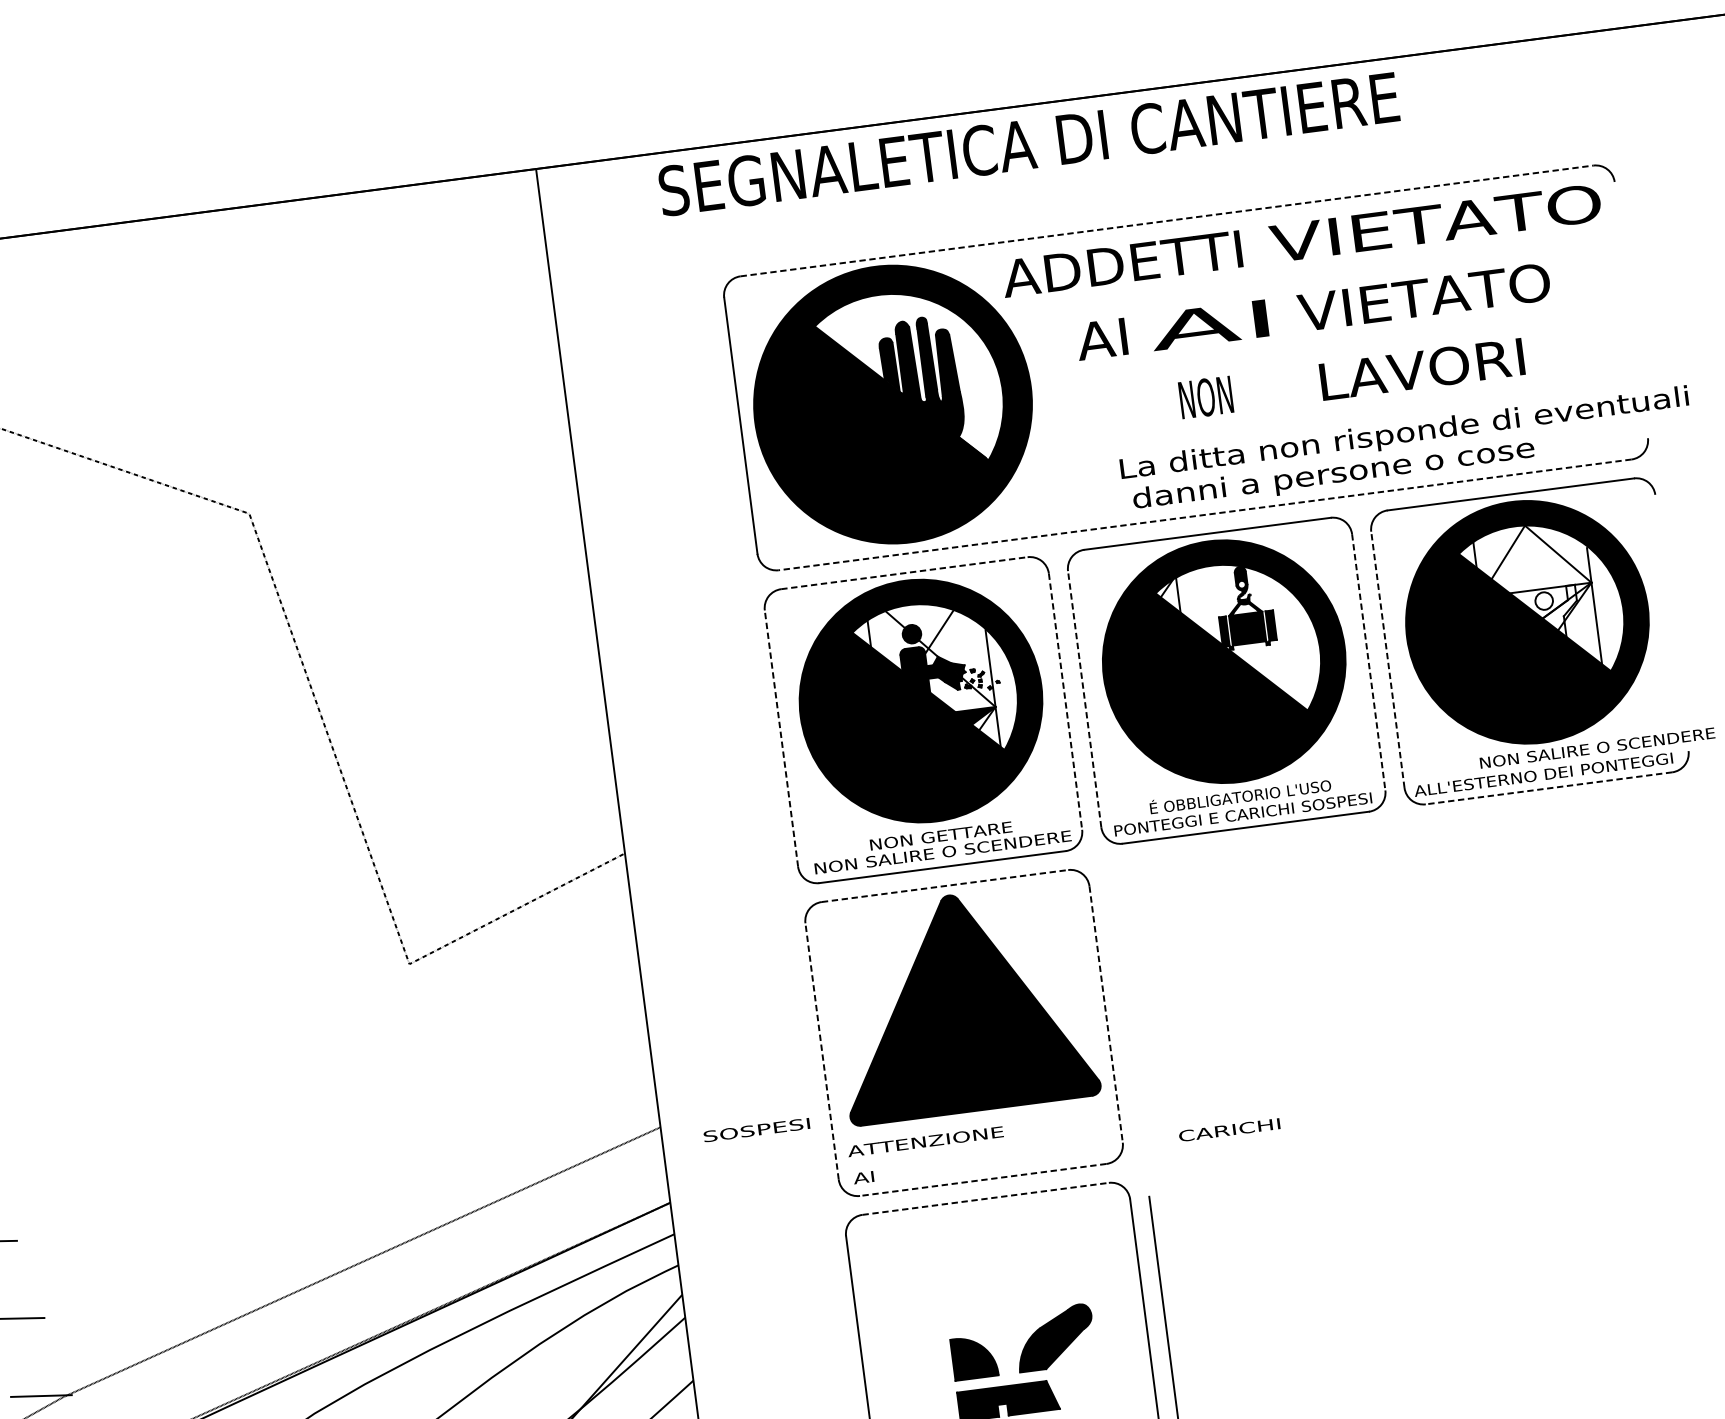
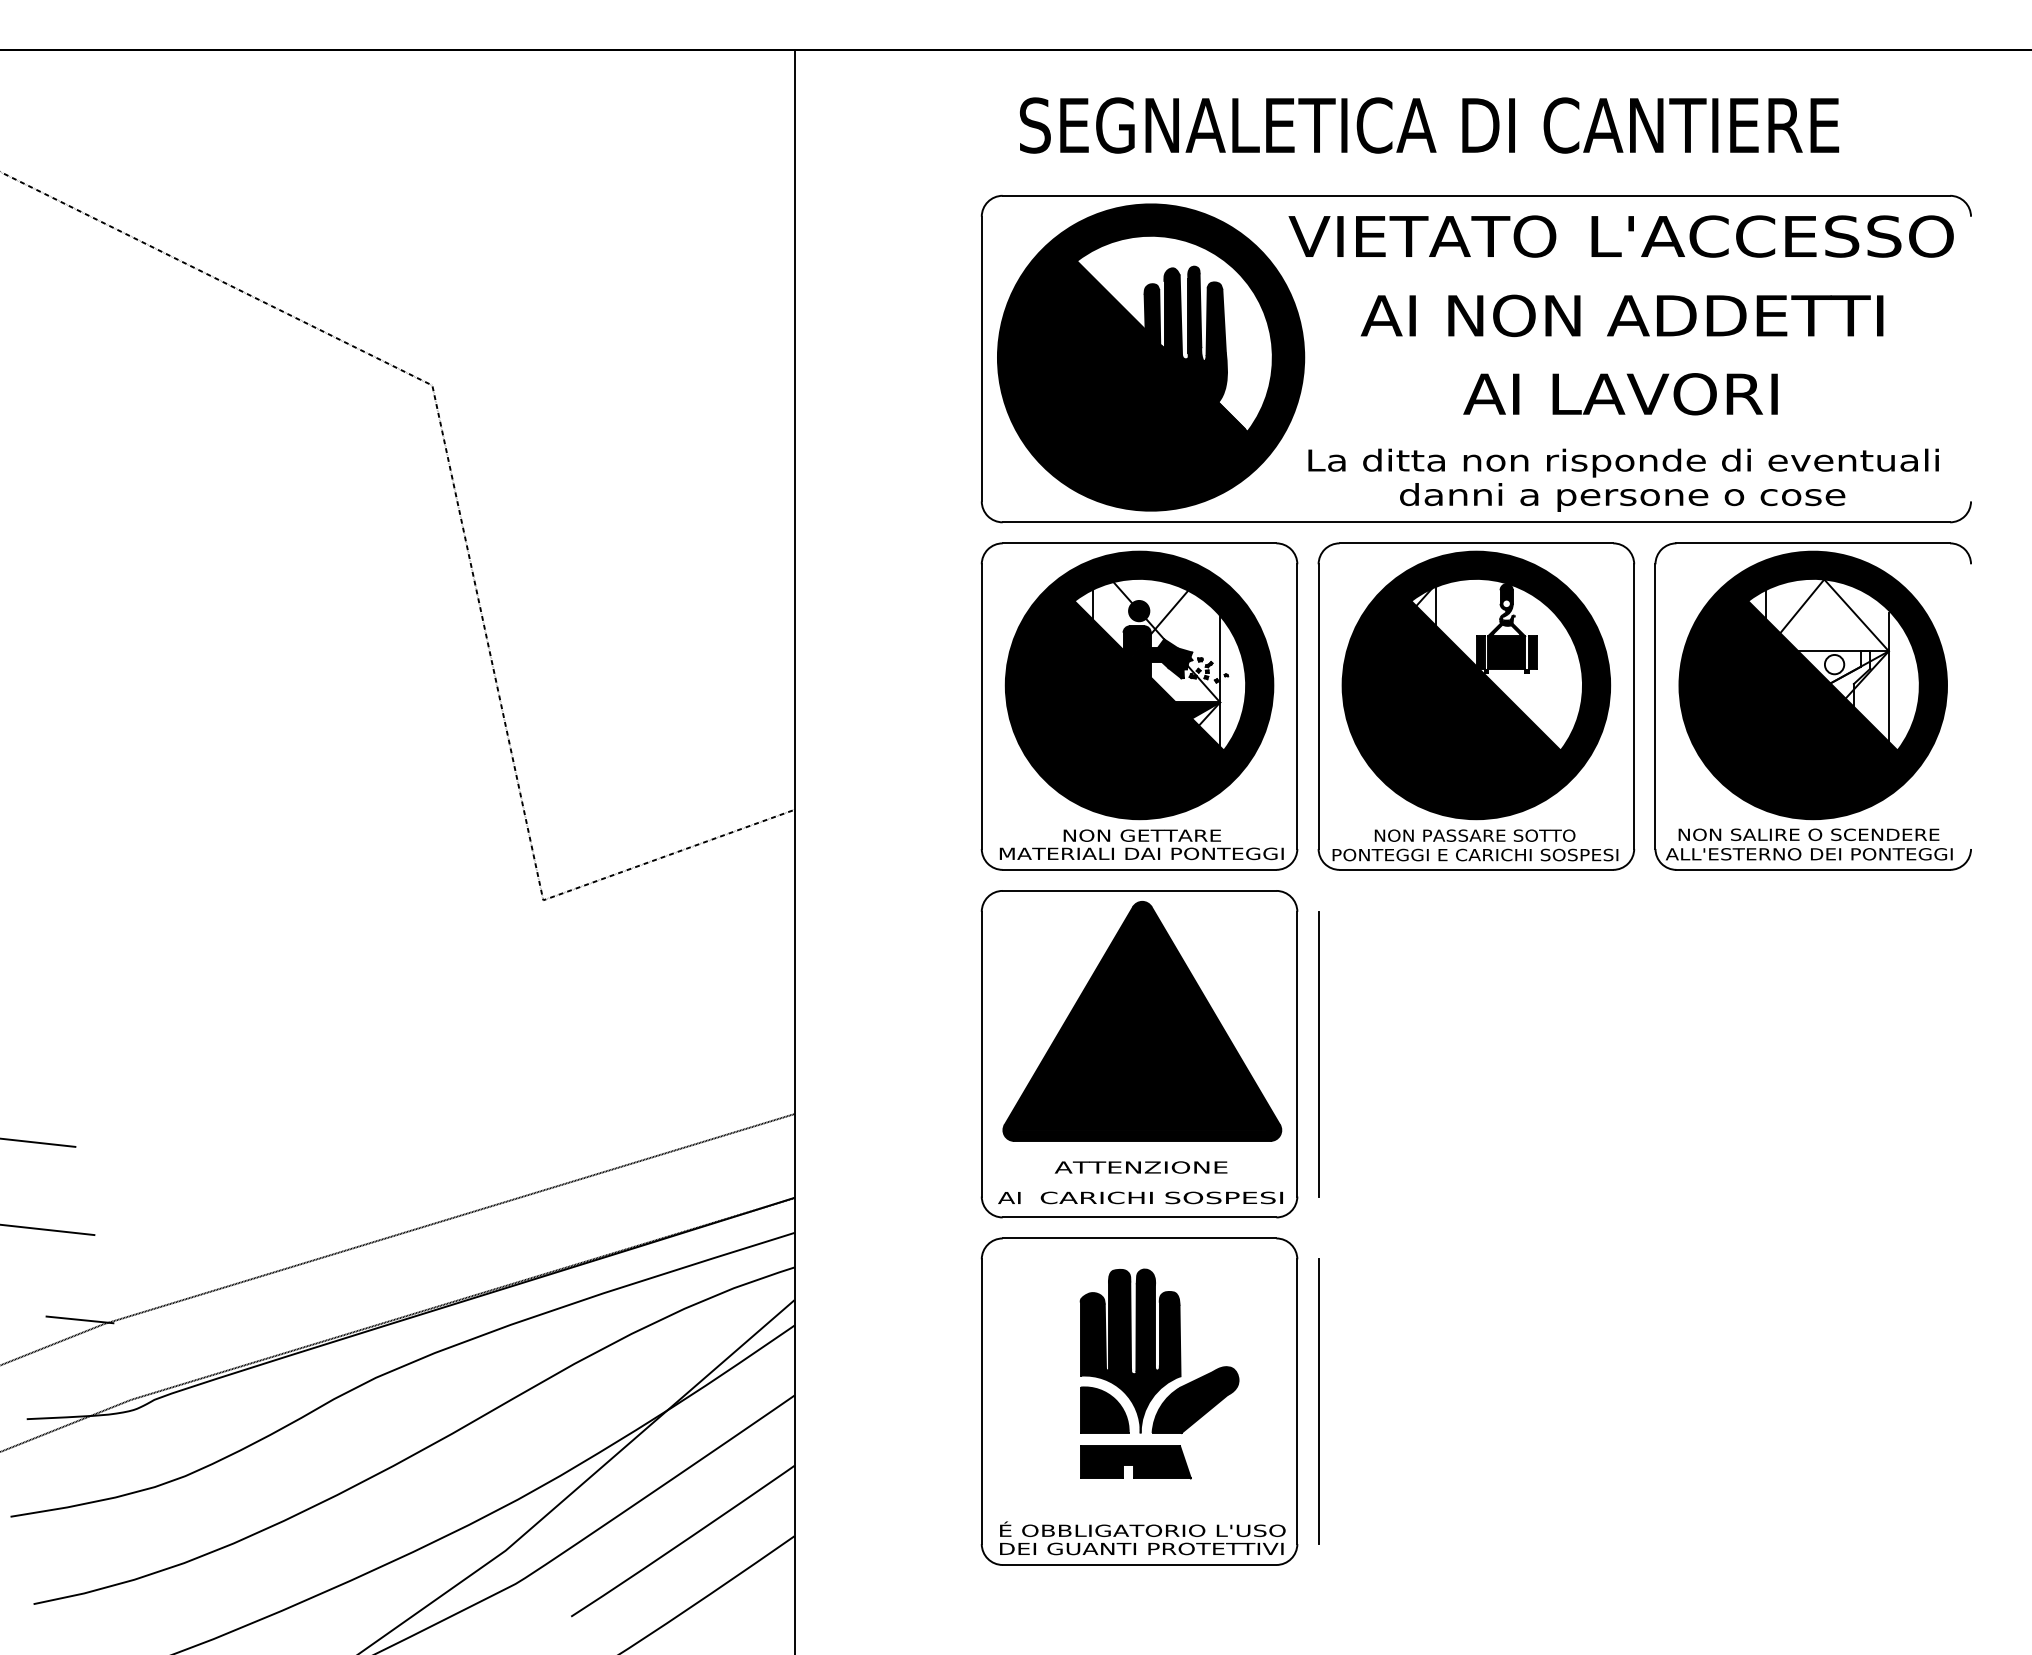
text: (1028, 144) -> (1429, 125), moved
line: (1167, 220) -> (1476, 195), dashed -> solid
text: (1435, 223) -> (1769, 236), VIETATO -> L'ACCESSO
text: (1123, 263) -> (1422, 236), ADDETTI -> VIETATO
text: (1424, 297) -> (1746, 315), VIETATO -> ADDETTI
text: (1212, 324) -> (1511, 315), AI -> NON
text: (1421, 369) -> (1664, 394), moved
text: (1204, 397) -> (1492, 394), NON -> AI
text: (1404, 434) -> (1623, 462), moved
line: (1205, 515) -> (1476, 522), dashed -> solid
line: (904, 573) -> (1139, 543), dashed -> solid
line: (1387, 659) -> (1655, 706), dashed -> solid
line: (1369, 663) -> (1634, 707), dashed -> solid
line: (1084, 699) -> (1318, 706), dashed -> solid
line: (1065, 702) -> (1297, 707), dashed -> solid
line: (781, 738) -> (981, 706), dashed -> solid
text: (1597, 747) -> (1808, 834), moved
line: (1549, 787) -> (1813, 869), dashed -> solid
text: (1239, 795) -> (1474, 833), É OBBLIGATORIO L'USO -> NON PASSARE SOTTO
text: (944, 851) -> (1143, 853), NON SALIRE O SCENDERE -> MATERIALI DAI PONTEGGI
line: (944, 885) -> (1139, 890), dashed -> solid
line: (1125, 1011) -> (1318, 1053), added
line: (1106, 1014) -> (1297, 1054), dashed -> solid
line: (821, 1050) -> (981, 1053), dashed -> solid
text: (756, 1129) -> (1223, 1197), moved
text: (1229, 1129) -> (1096, 1197), moved
text: (925, 1141) -> (1140, 1167), moved
line: (983, 1180) -> (1139, 1217), dashed -> solid
line: (985, 1198) -> (1139, 1238), dashed -> solid
part: (990, 1300) -> (1130, 1350), added

